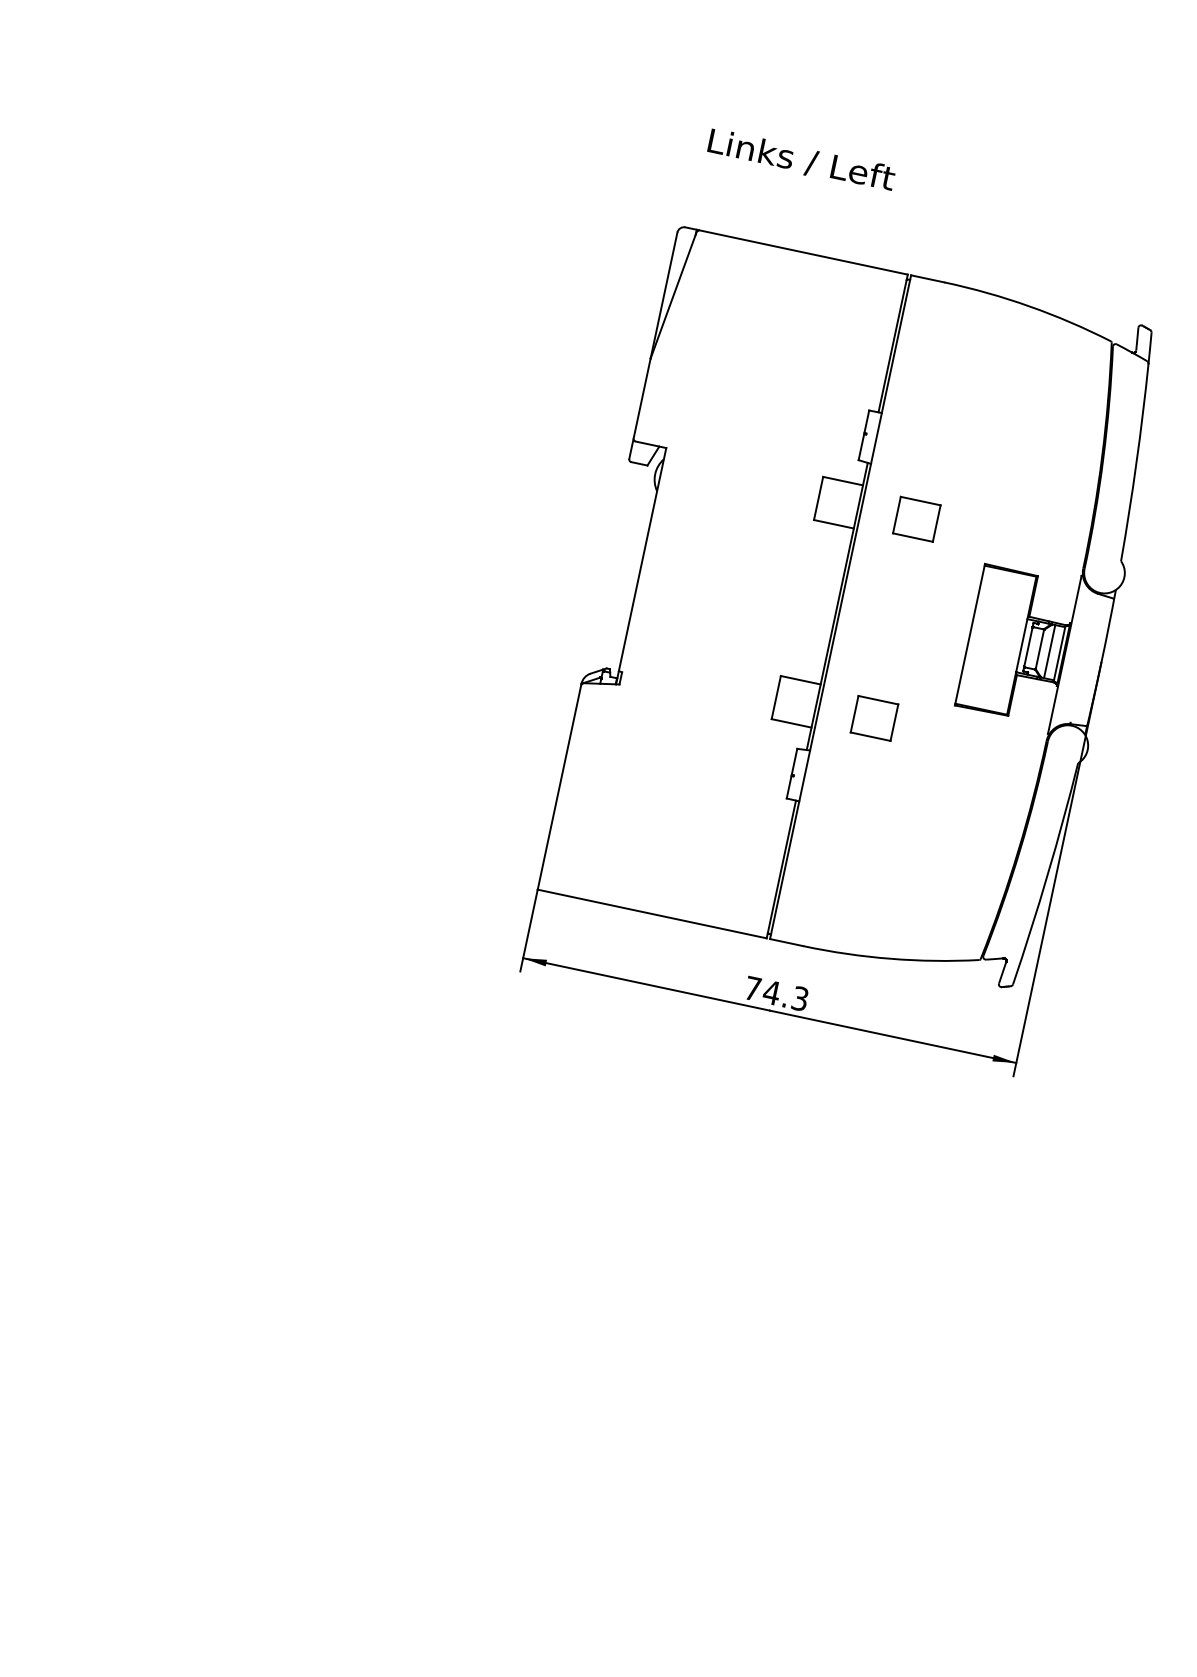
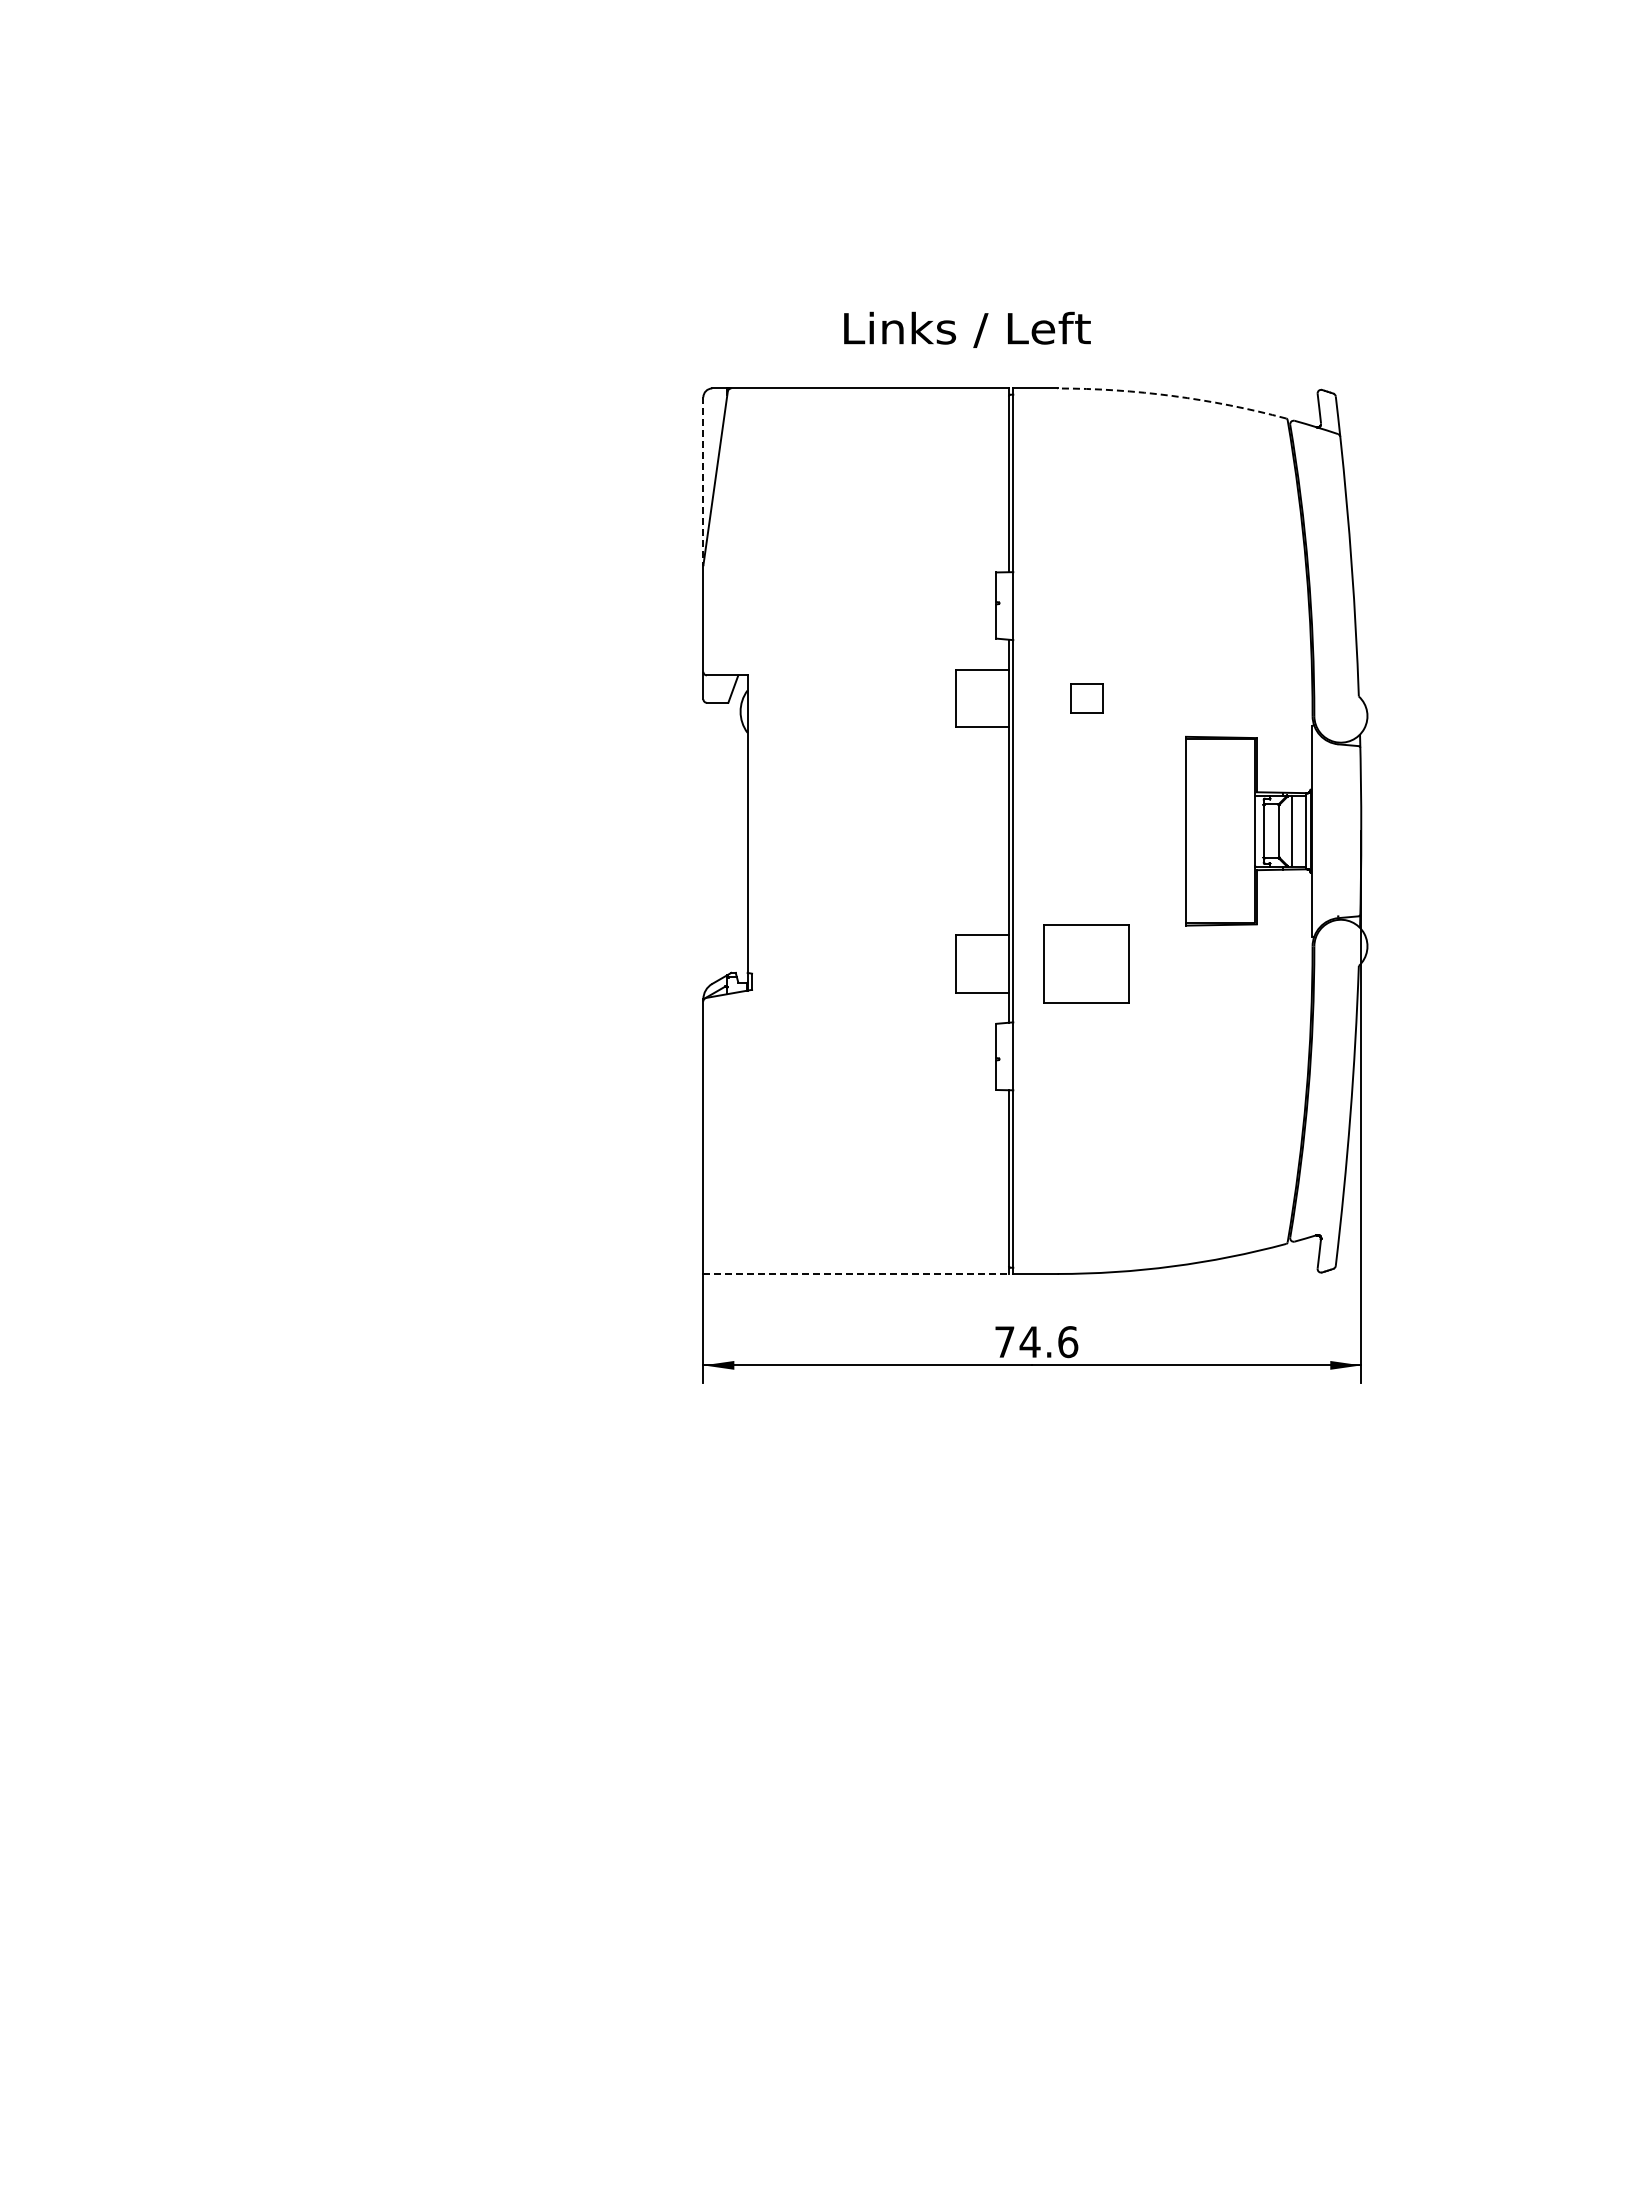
text: (801, 160) -> (967, 329), moved
line: (664, 295) -> (703, 481), solid -> dashed
arc: (1029, 306) -> (1172, 396), solid -> dashed
part: (916, 519) -> (1086, 698), size x0.6
part: (874, 717) -> (1086, 963), size x1.6
line: (652, 913) -> (856, 1273), solid -> dashed
text: (800, 999) -> (1068, 1342), 74.3 -> 74.6

